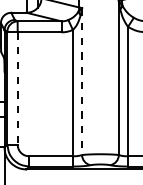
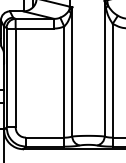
line: (82, 82) -> (72, 72), dashed -> solid
line: (17, 89) -> (15, 78), dashed -> solid

